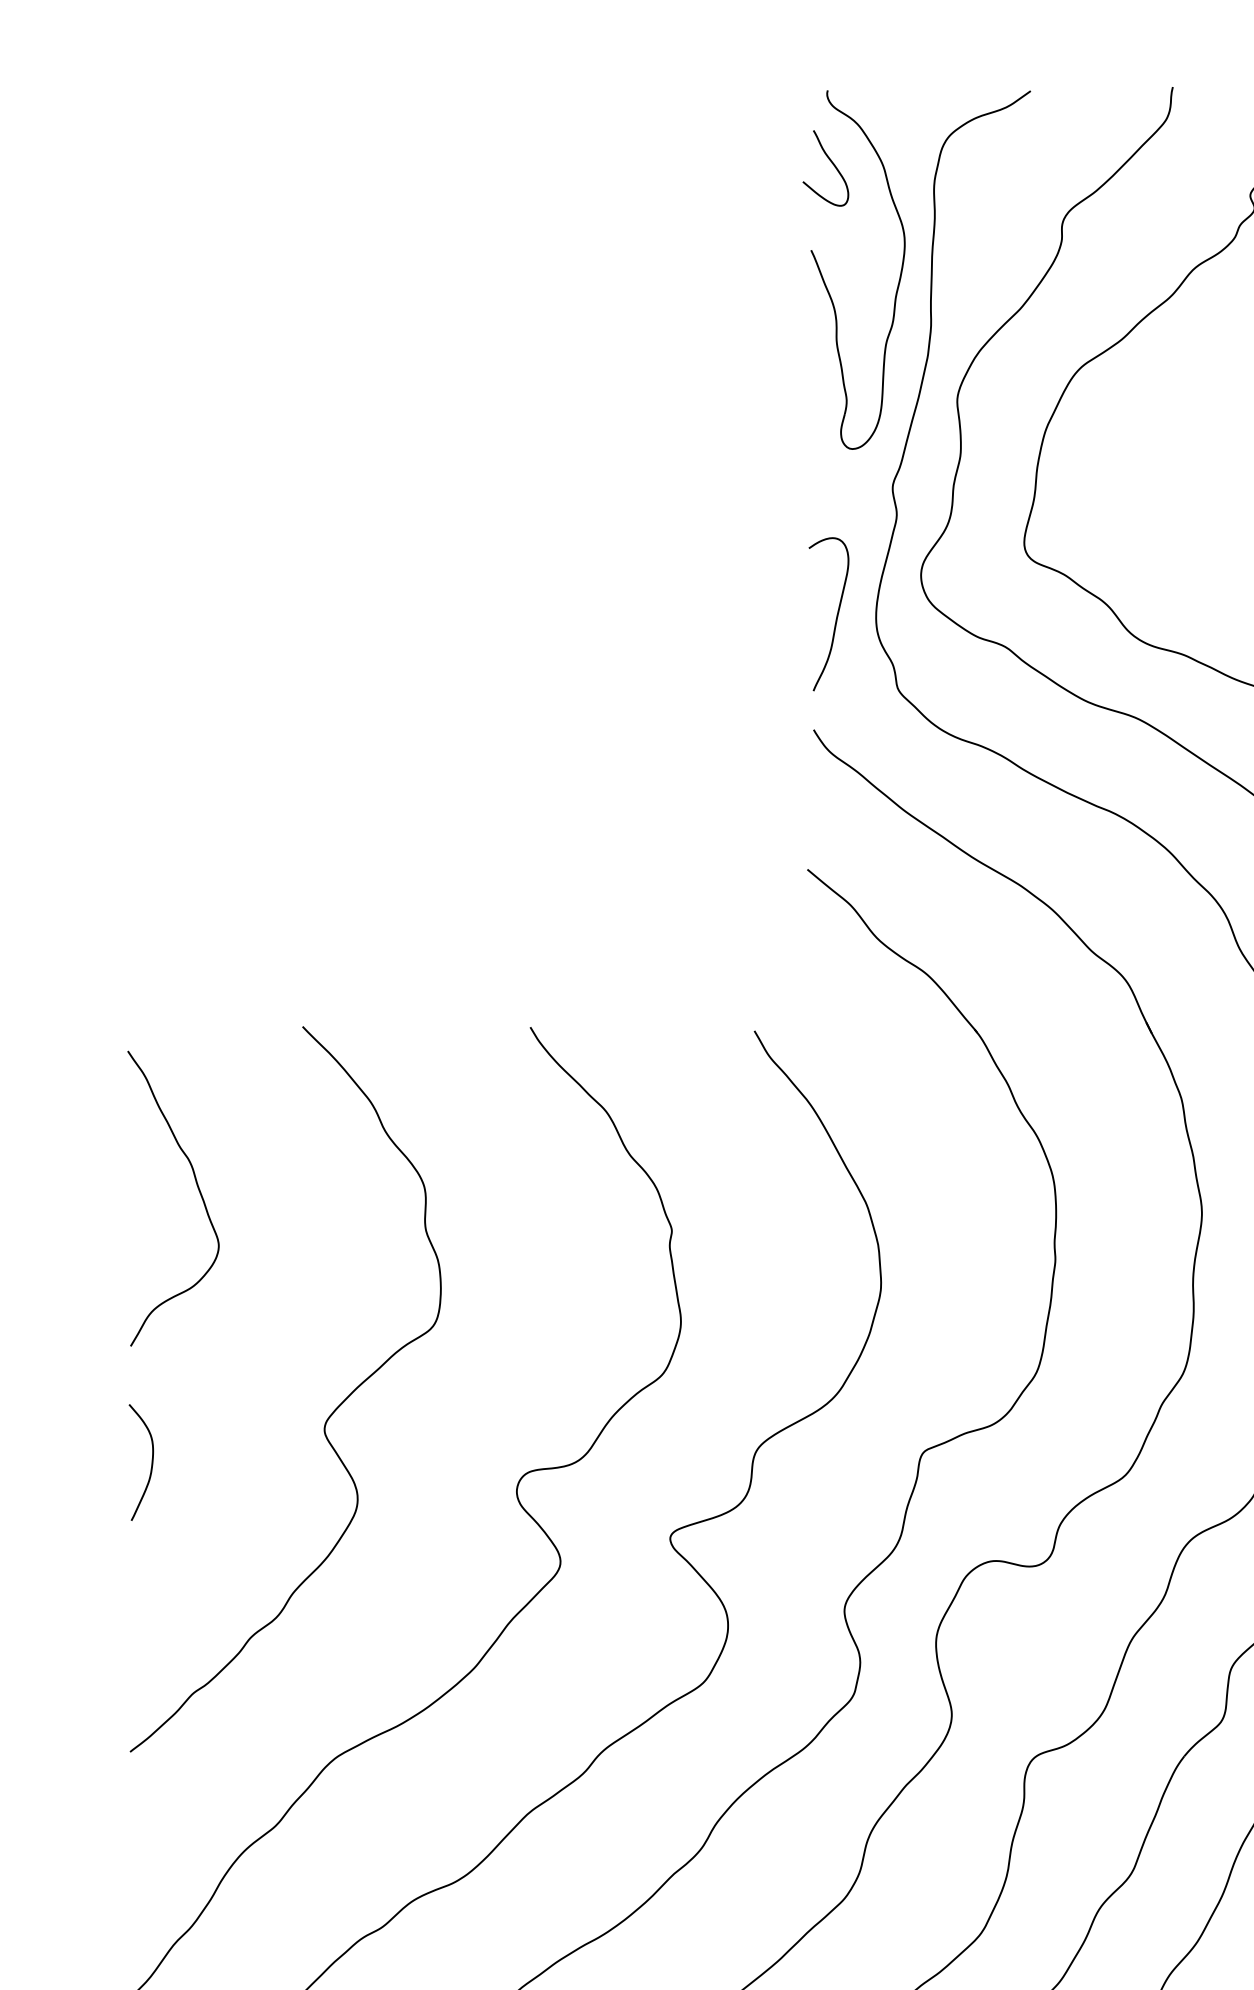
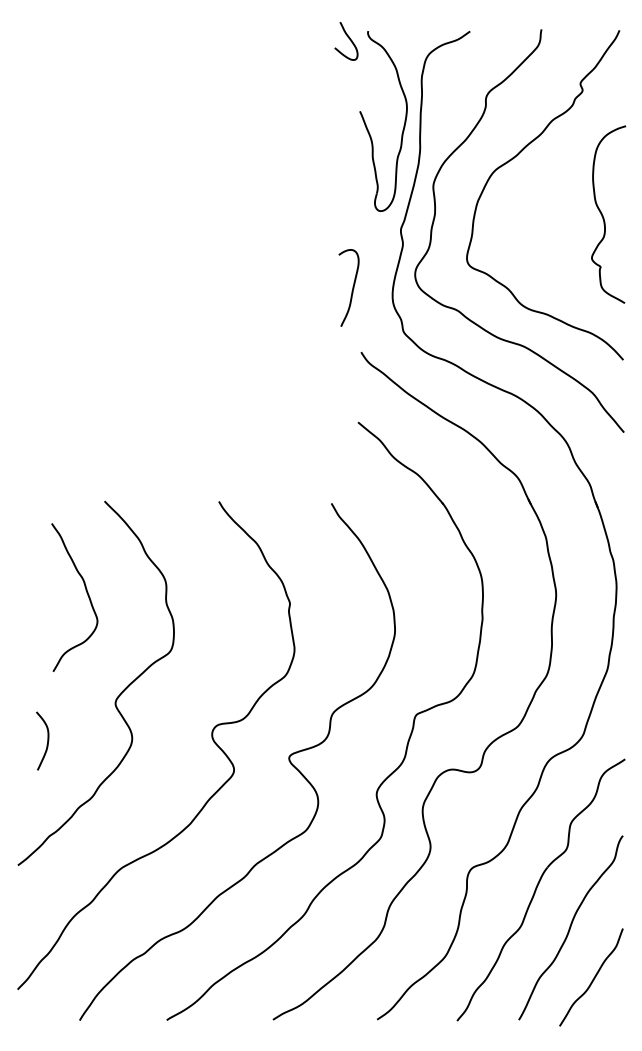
curve: (830, 162) -> (348, 38), moved
curve: (836, 612) -> (352, 287), moved
curve: (196, 1190) -> (86, 593), moved
curve: (151, 1461) -> (47, 740), moved

